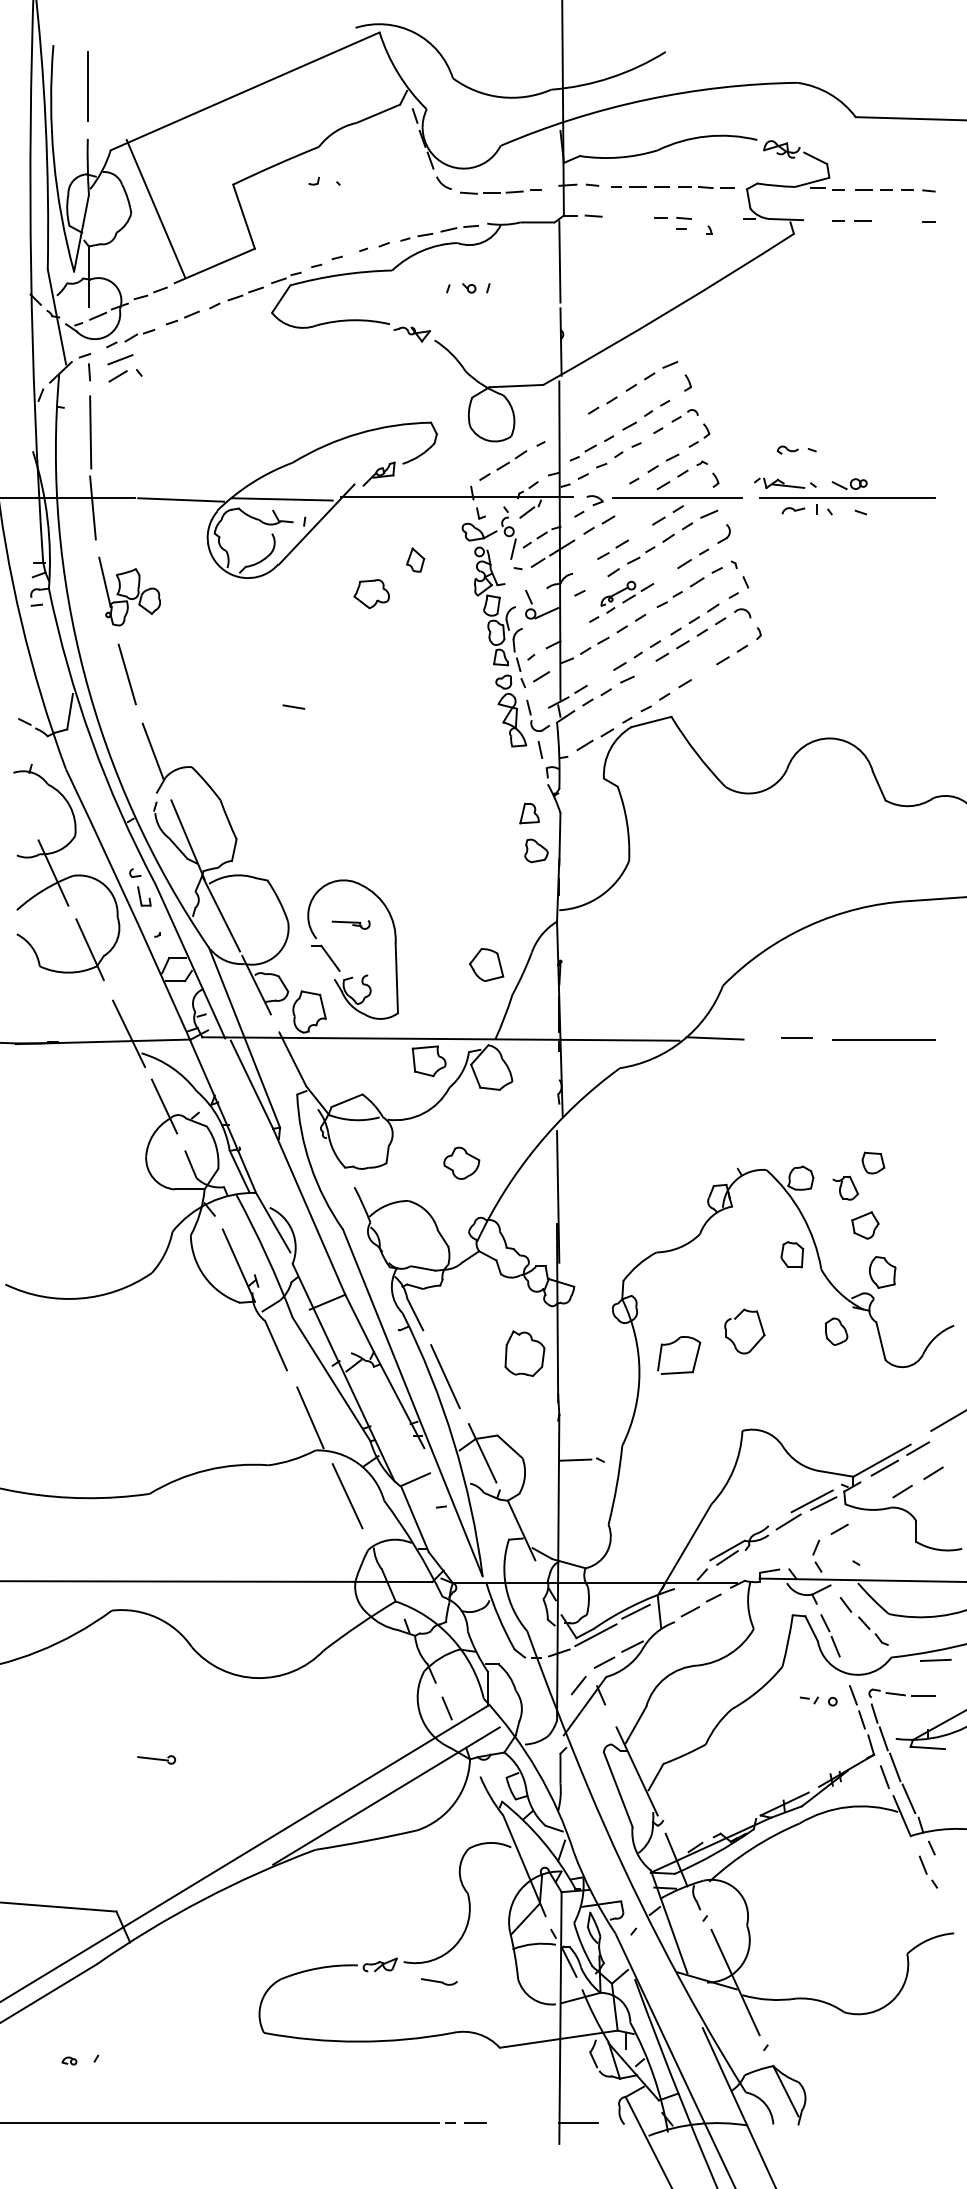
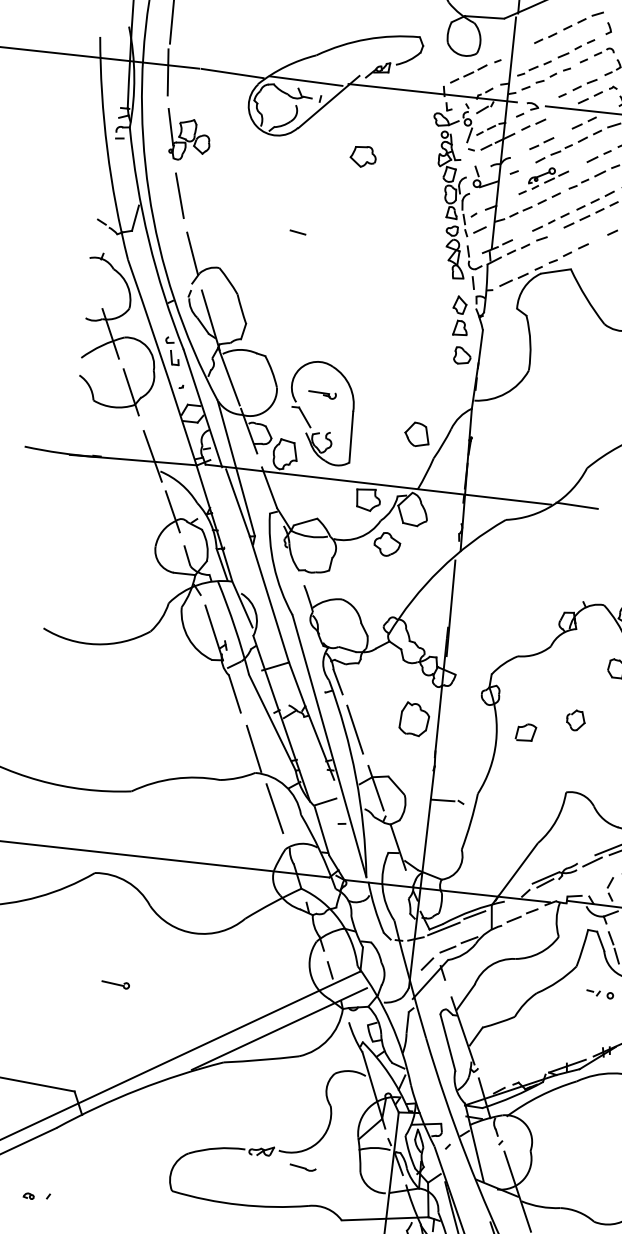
part: (415, 559) -> (460, 304), moved
part: (461, 1162) -> (387, 543), moved
part: (745, 1330) -> (576, 719), size x0.62
part: (678, 1354) -> (525, 732), size x0.62

